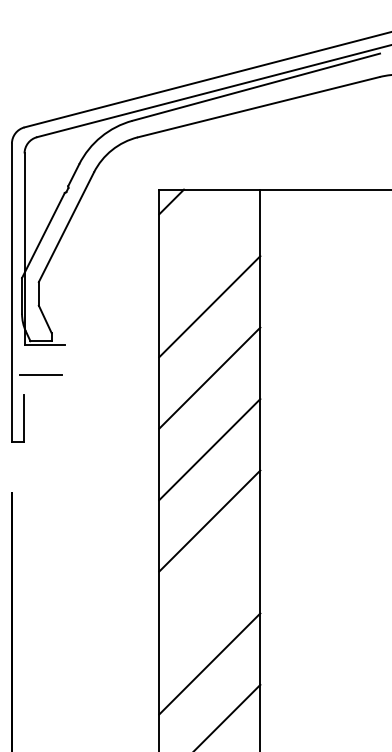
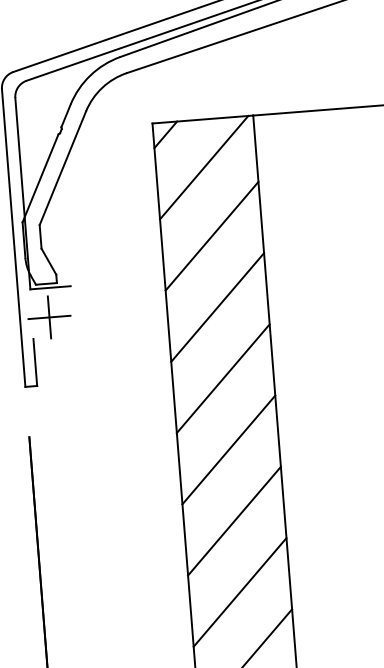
line: (207, 237) -> (204, 167), added
line: (41, 374) -> (49, 317), added
line: (209, 592) -> (234, 521), added

